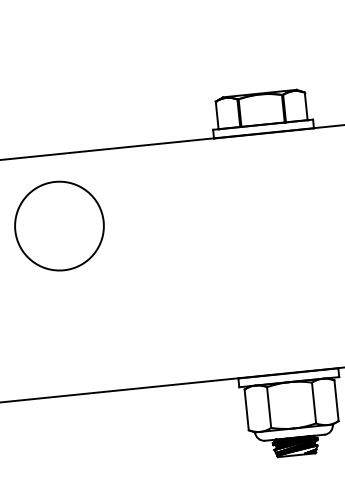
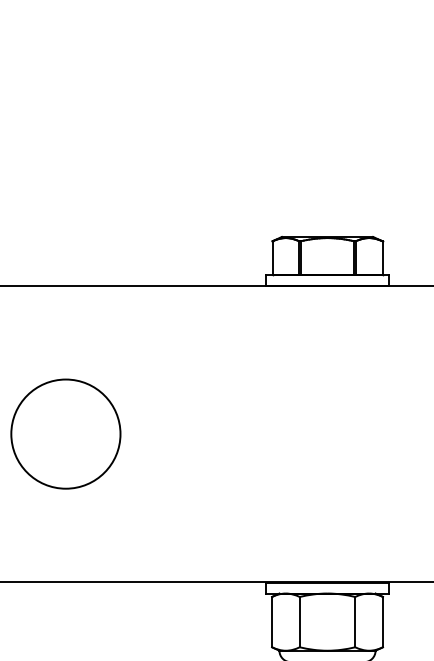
circle: (59, 225) -> (65, 433), moved

